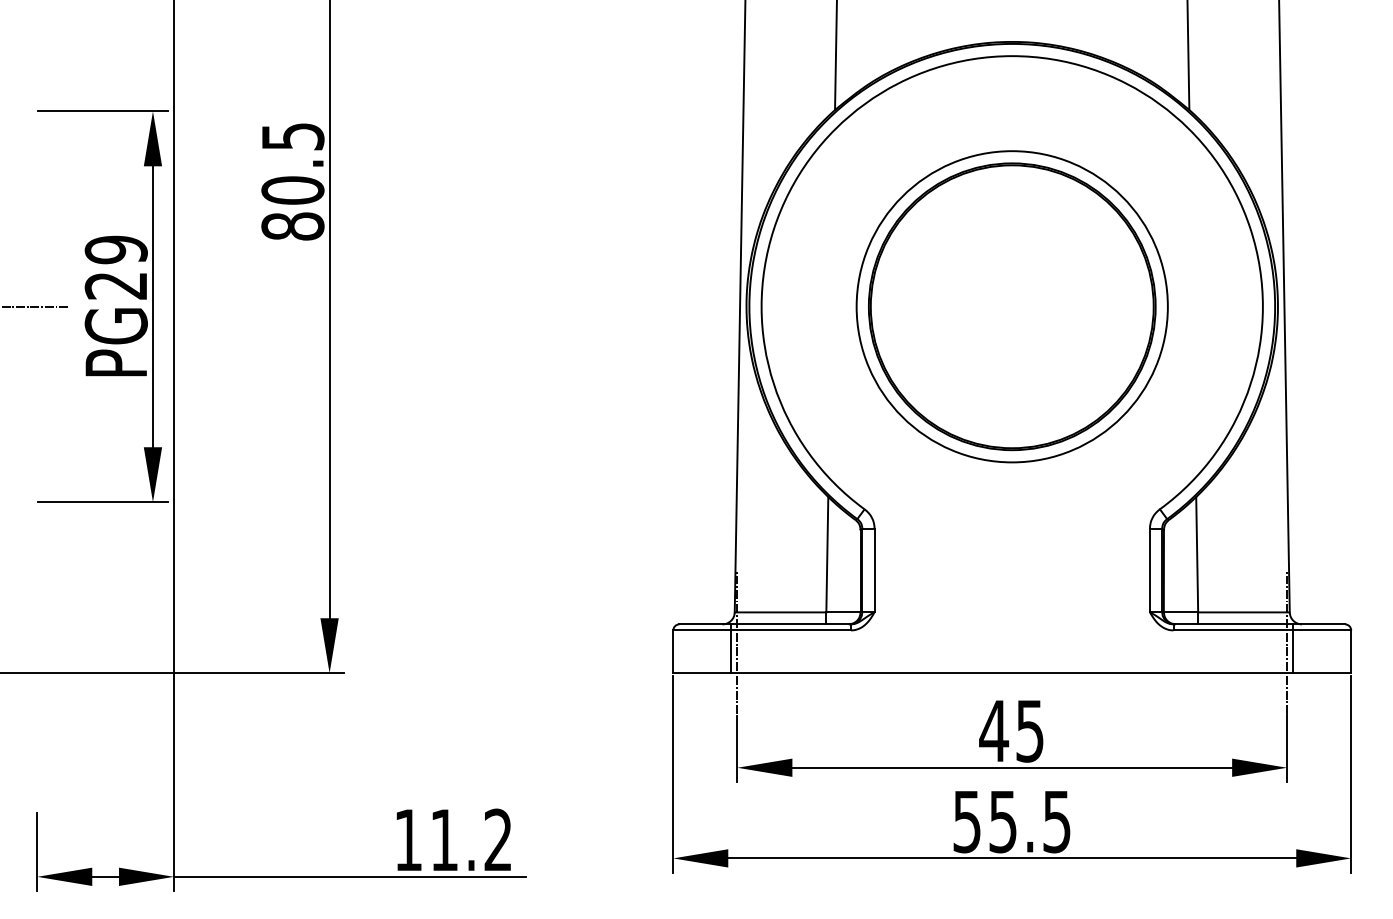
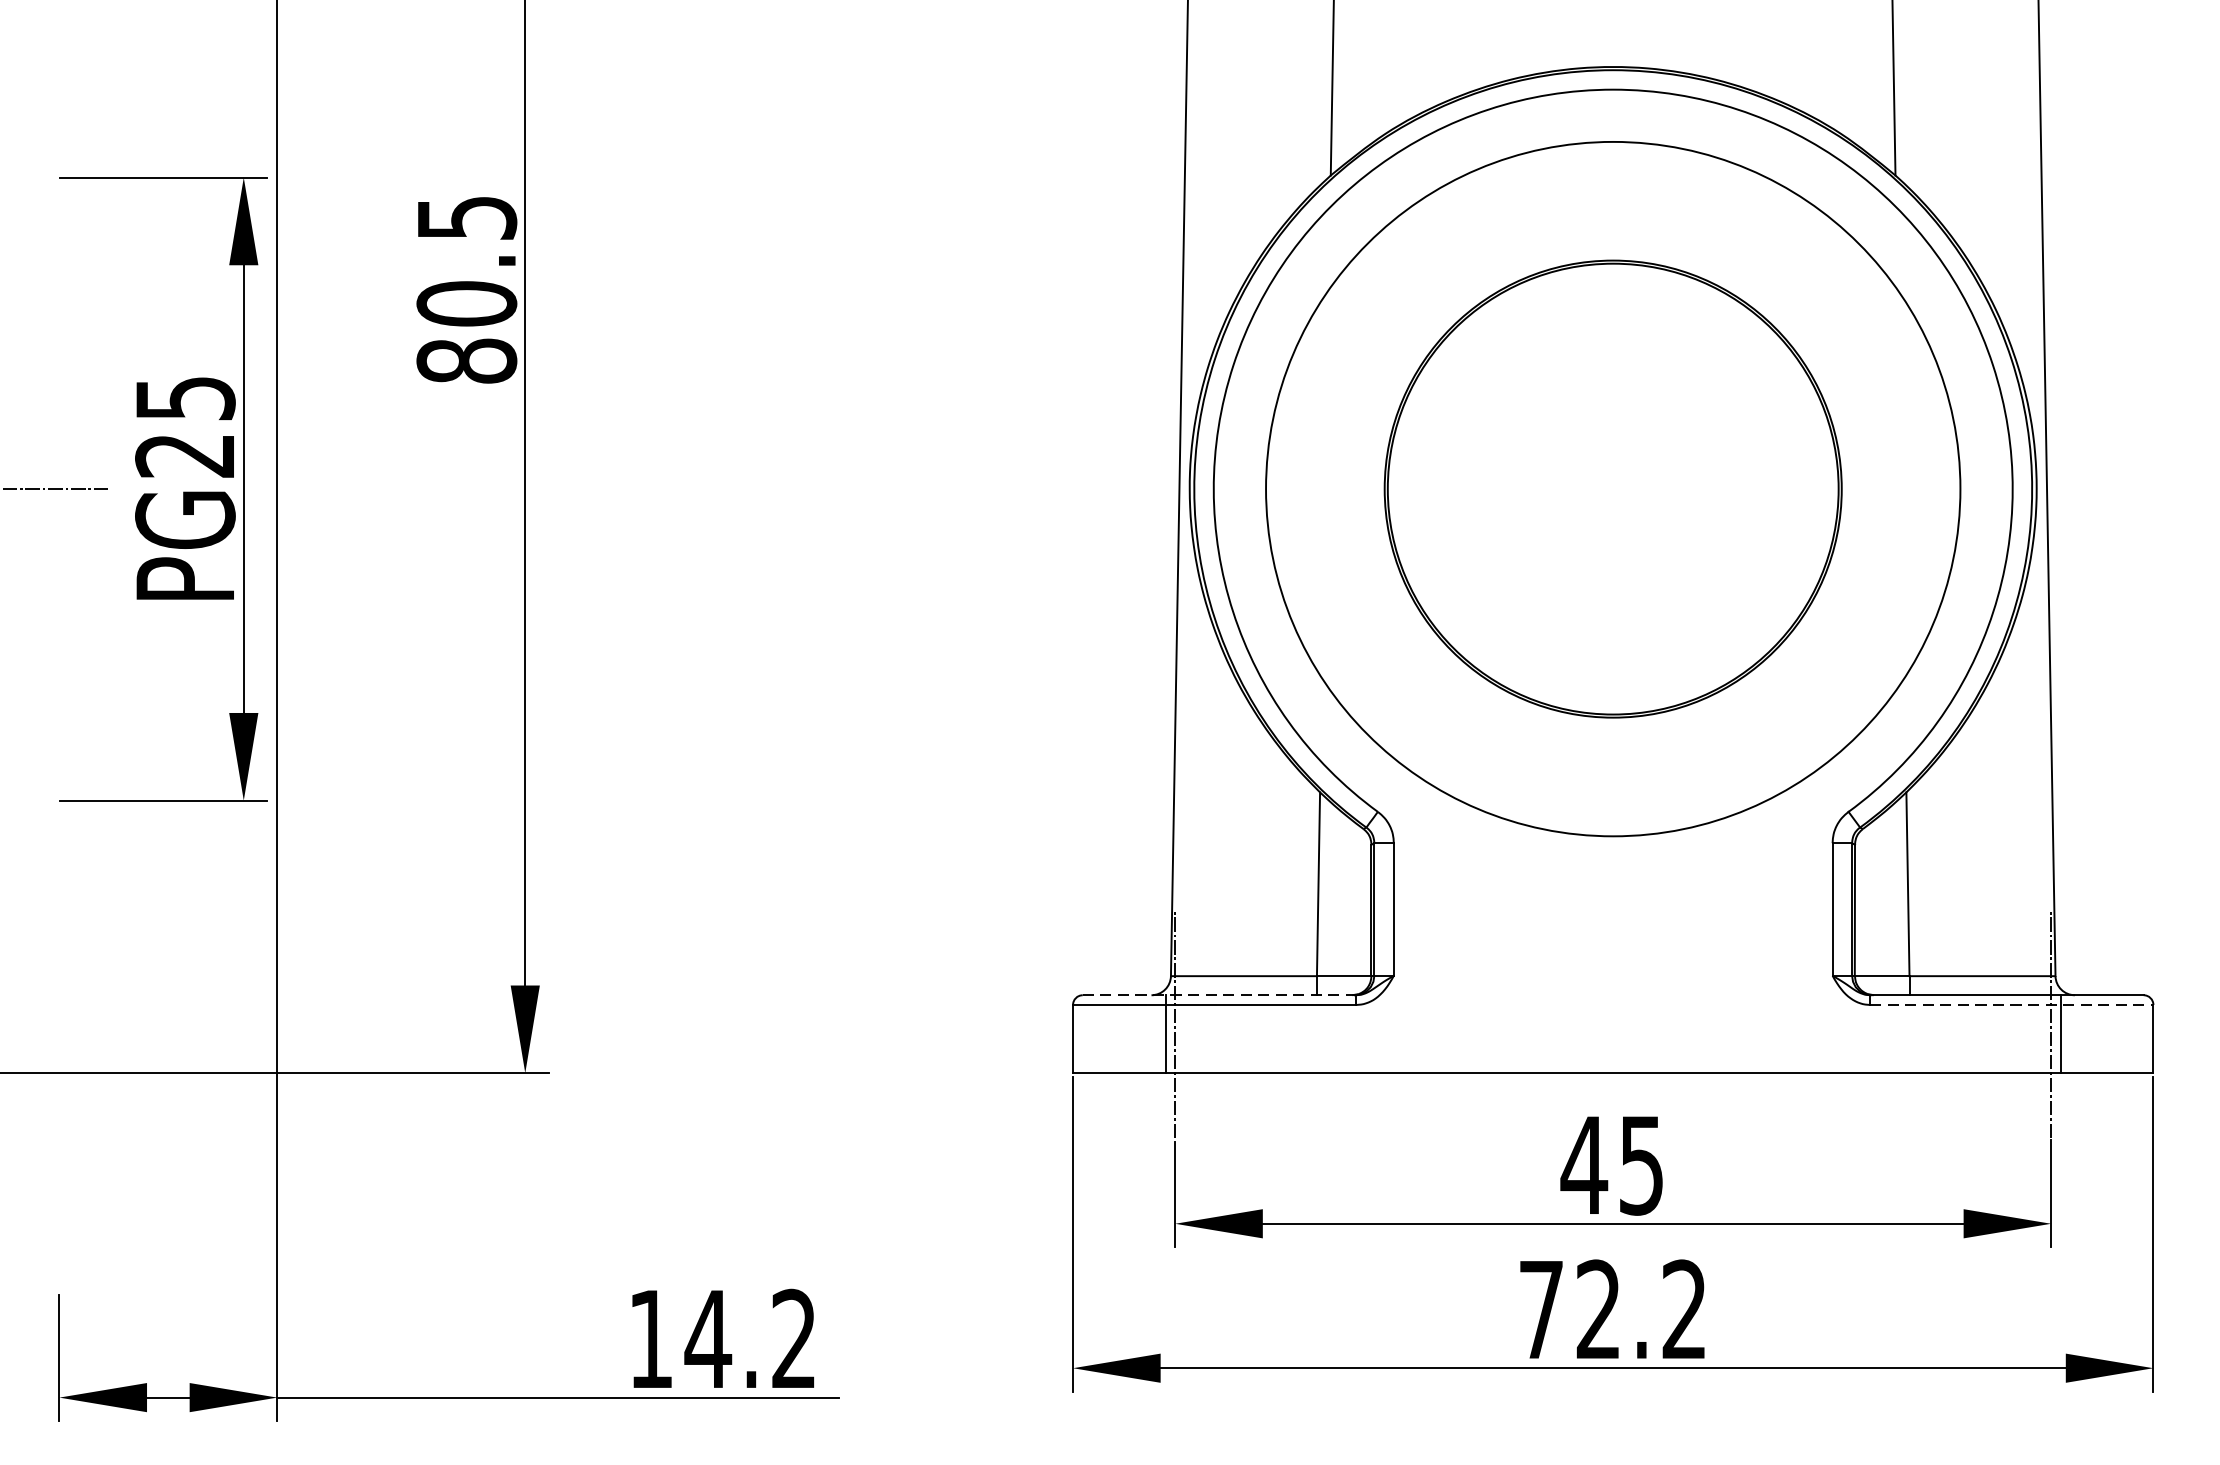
text: (115, 249) -> (184, 397), PG29 -> PG25
circle: (1011, 306) -> (1612, 488), size x1.4
line: (765, 624) -> (1219, 995), solid -> dashed
line: (1262, 630) -> (2012, 1005), solid -> dashed
text: (1011, 821) -> (1612, 1309), 55.5 -> 72.2
text: (444, 839) -> (708, 1338), 11.2 -> 14.2

